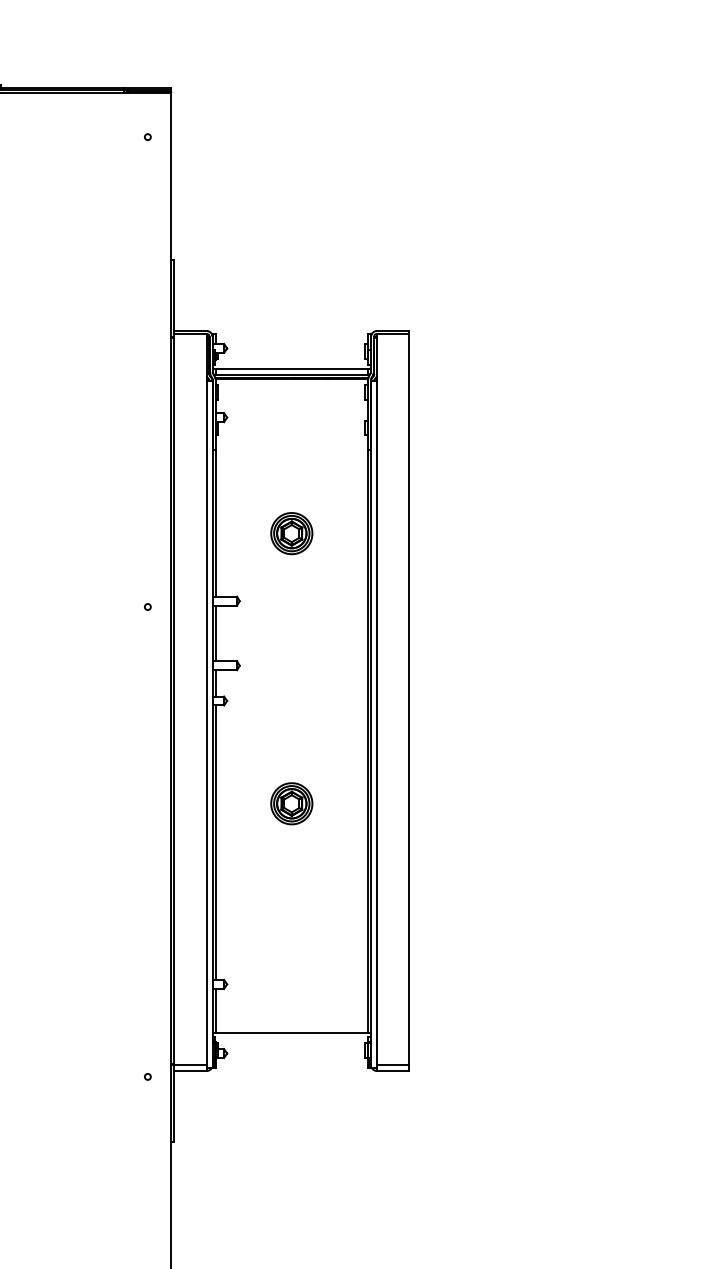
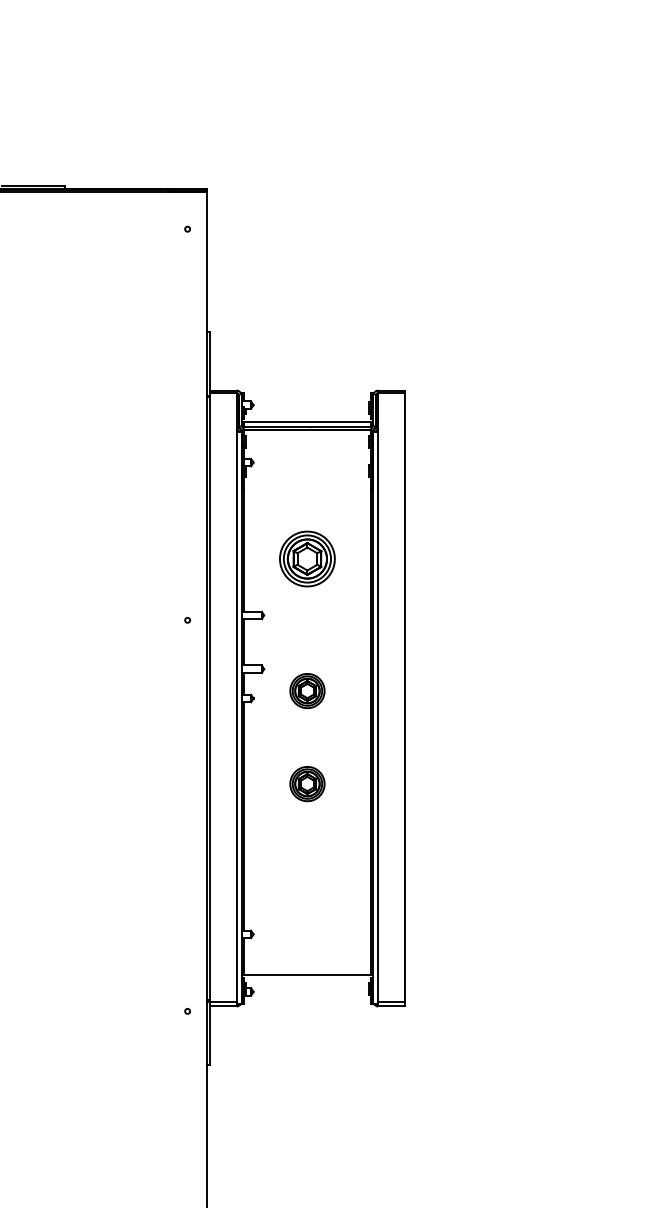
part: (291, 533) -> (307, 559), size x1.6
part: (291, 692) -> (307, 691), added

